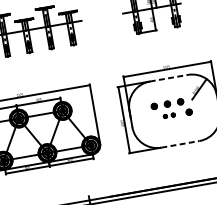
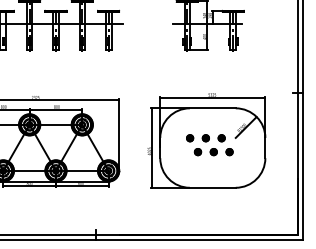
line: (168, 78) -> (212, 108), dashed -> solid
part: (169, 116) -> (205, 152), size x1.67
line: (180, 144) -> (212, 187), dashed -> solid

